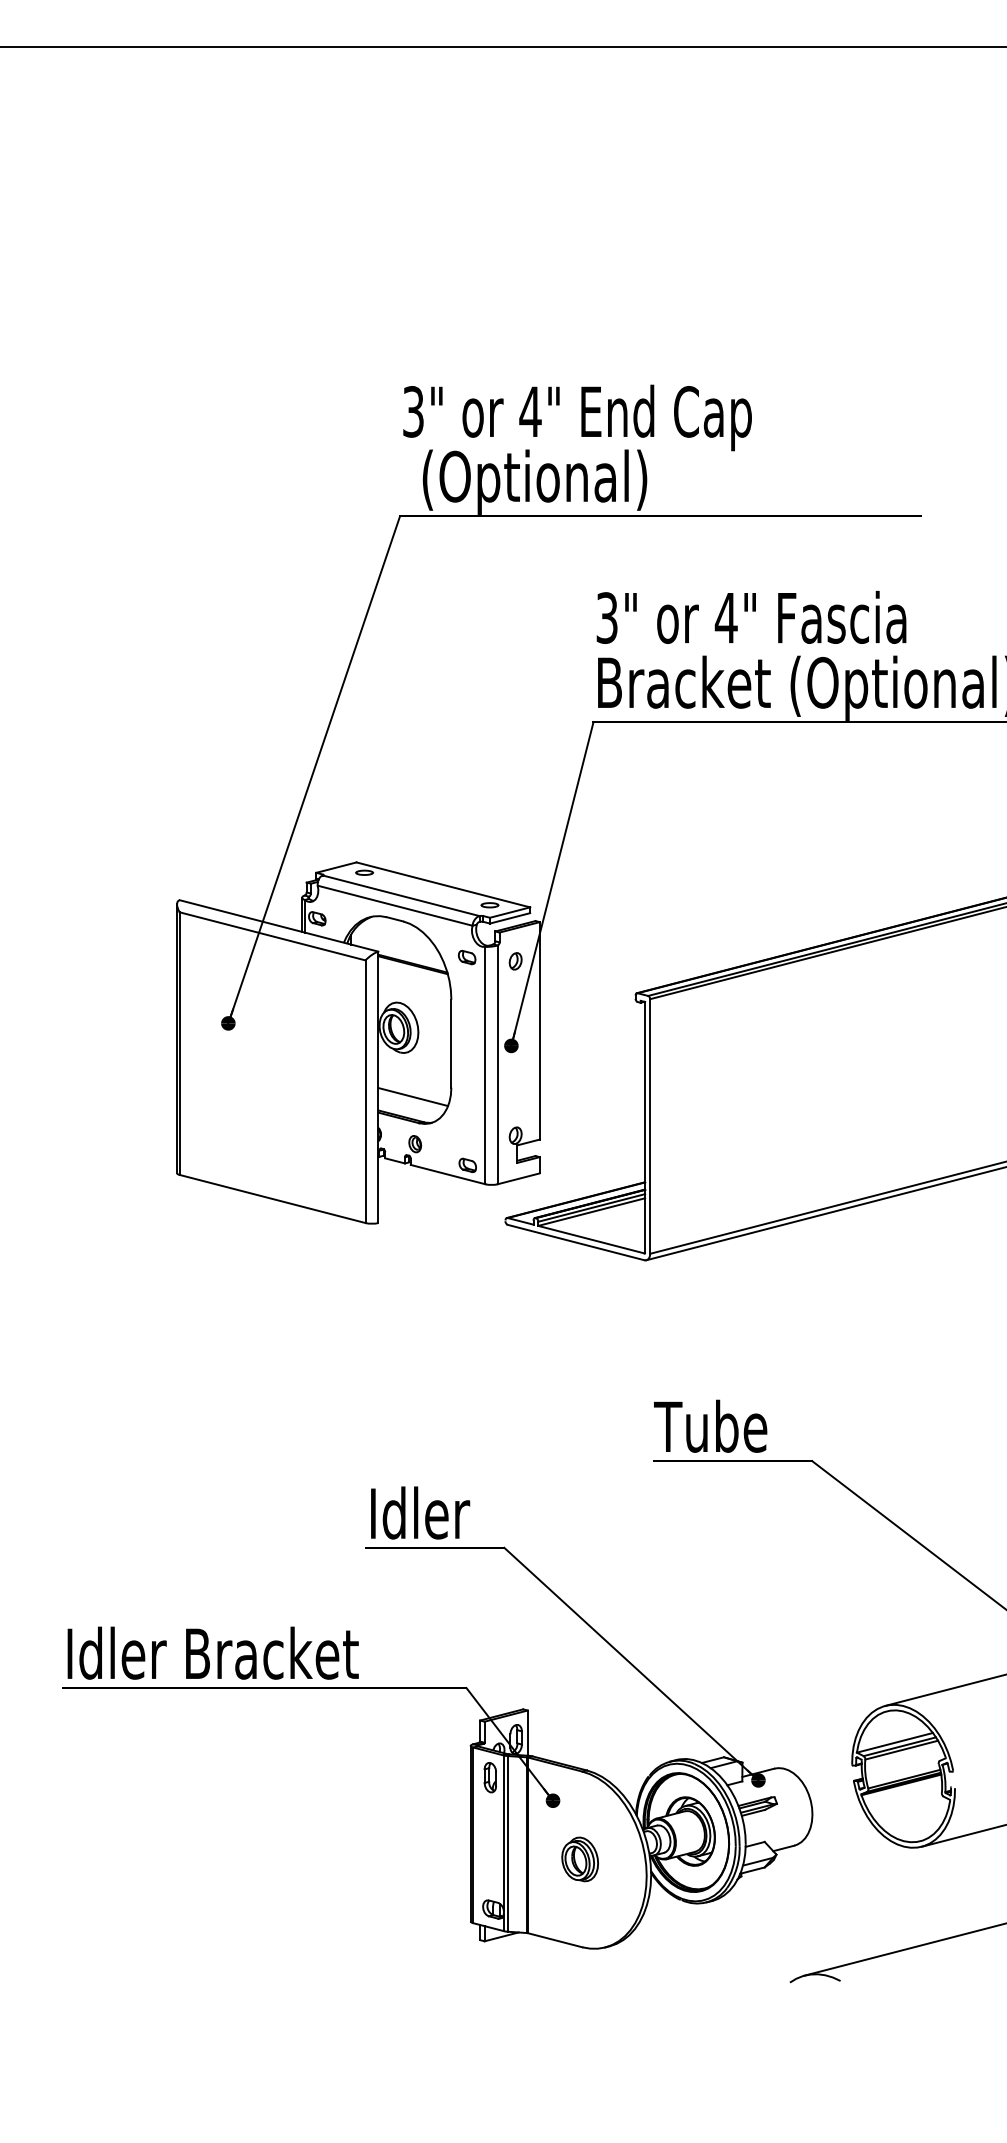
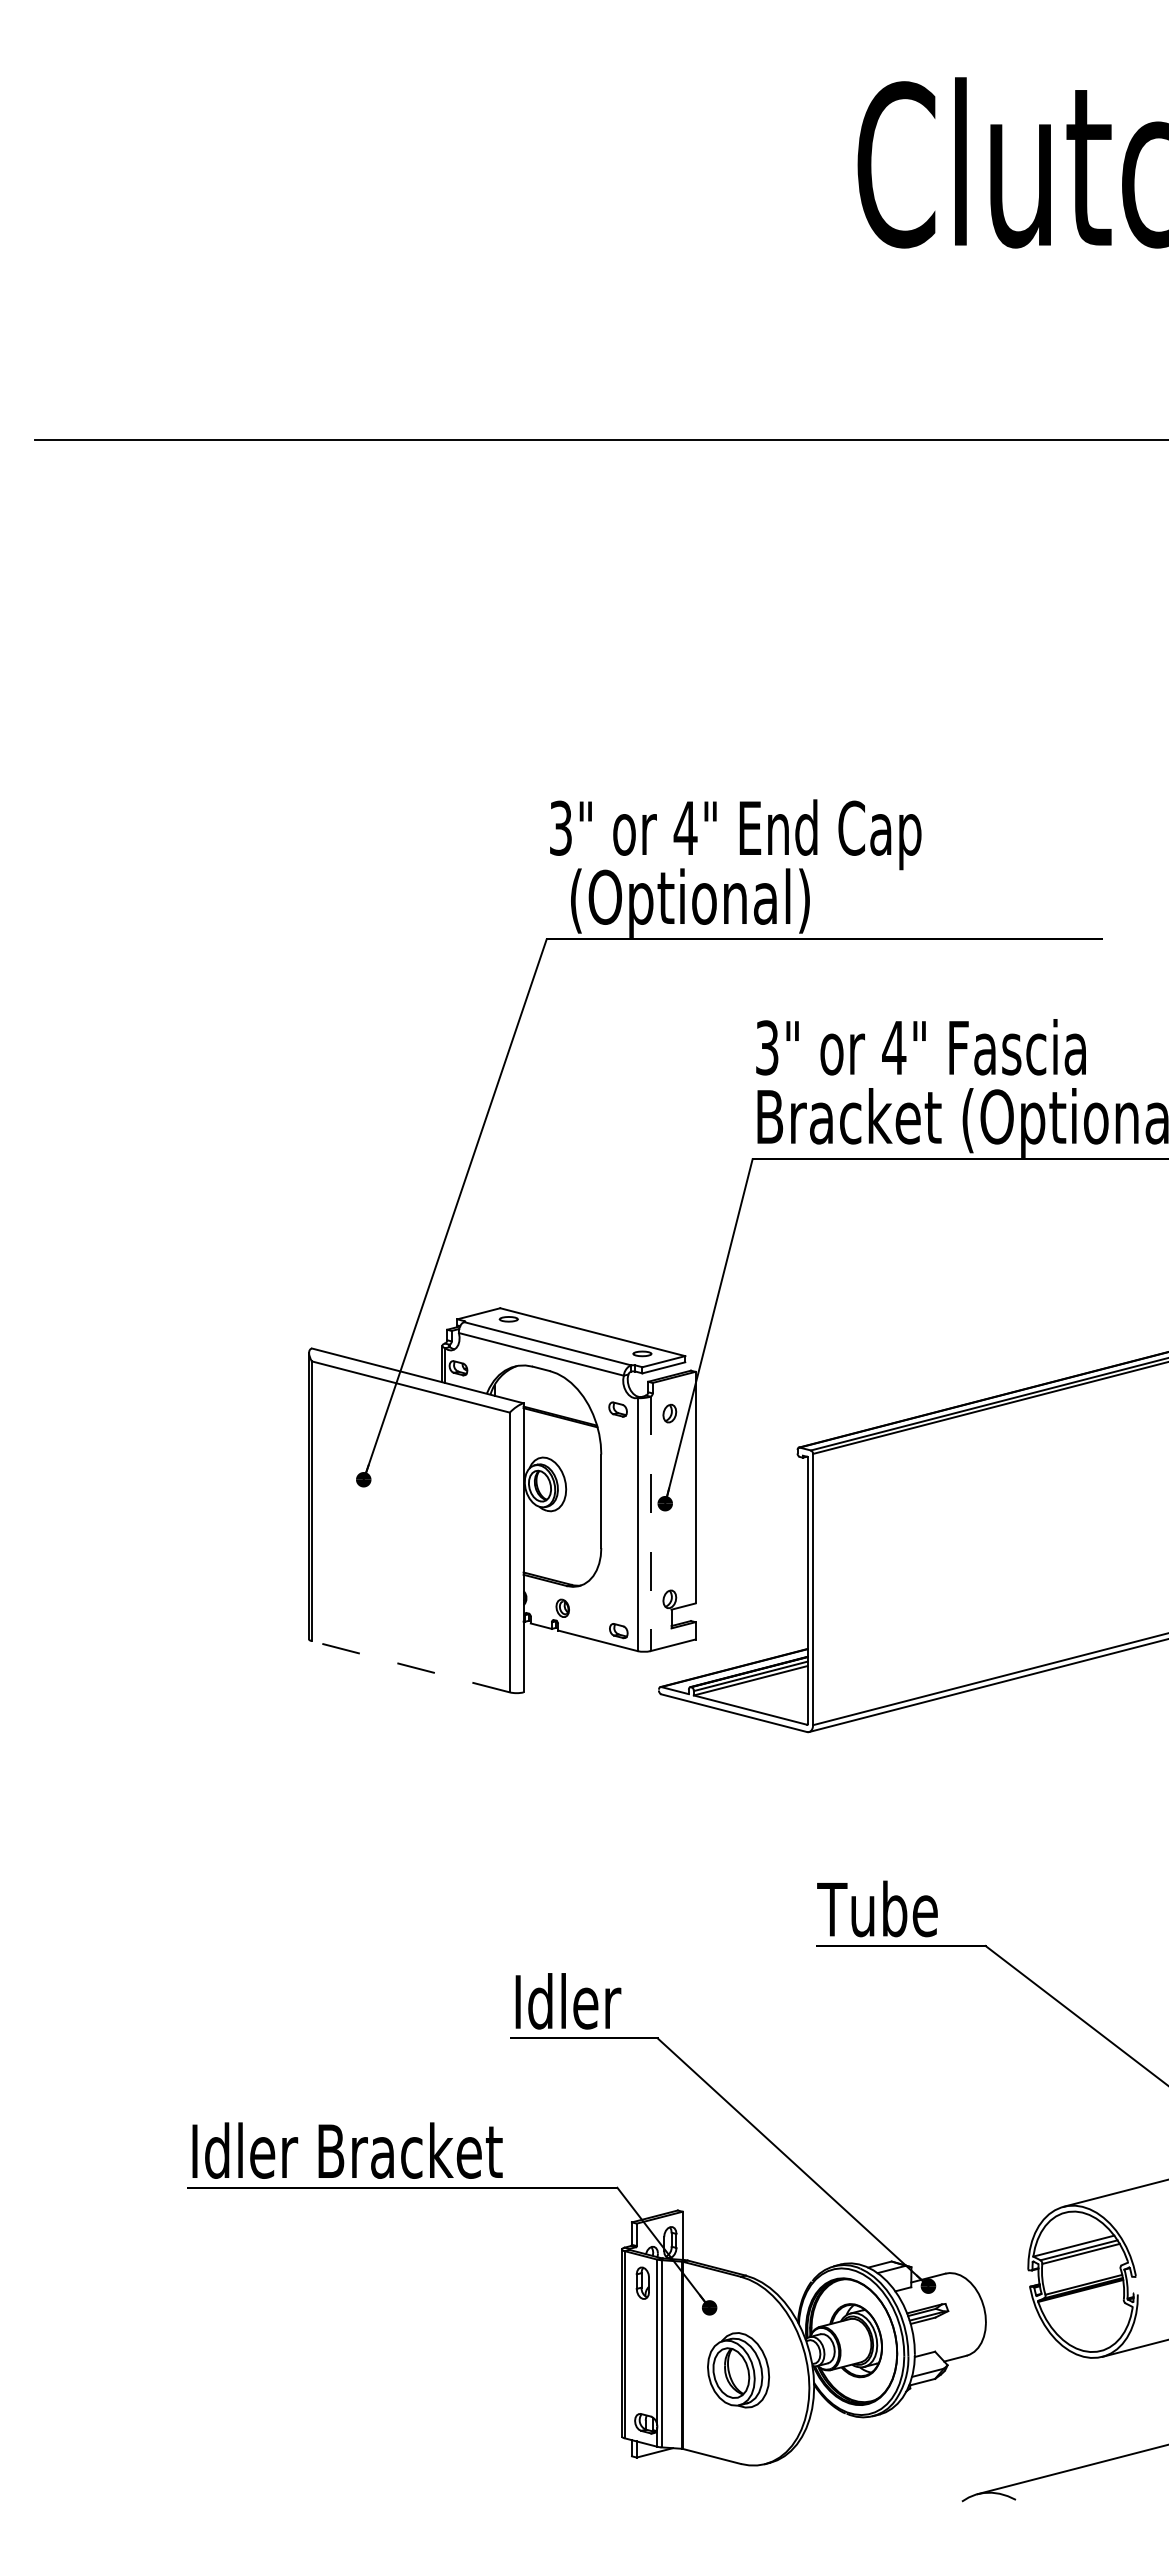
line: (497, 1065) -> (650, 1524), solid -> dashed
line: (413, 1096) -> (560, 1557), removed
line: (272, 1198) -> (410, 1666), solid -> dashed
part: (580, 1859) -> (738, 2370), size x1.6

